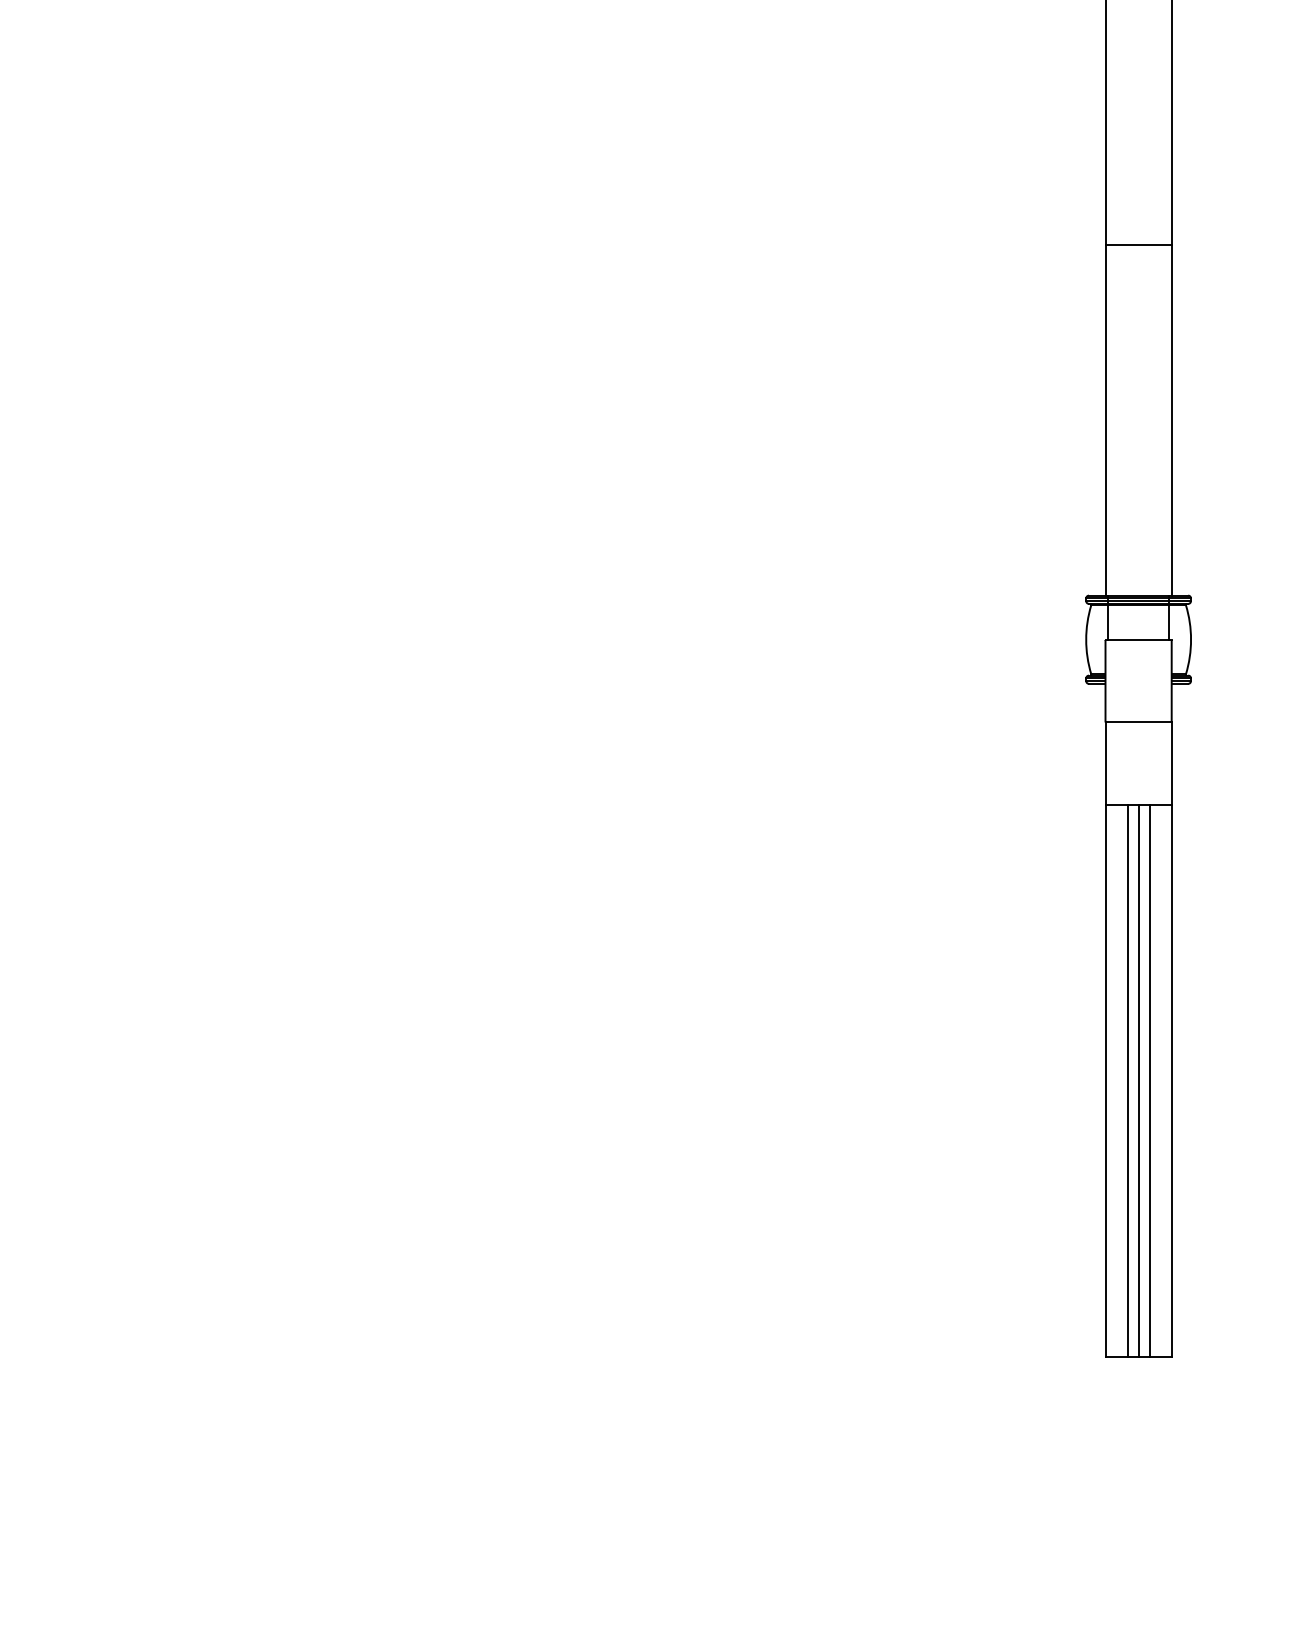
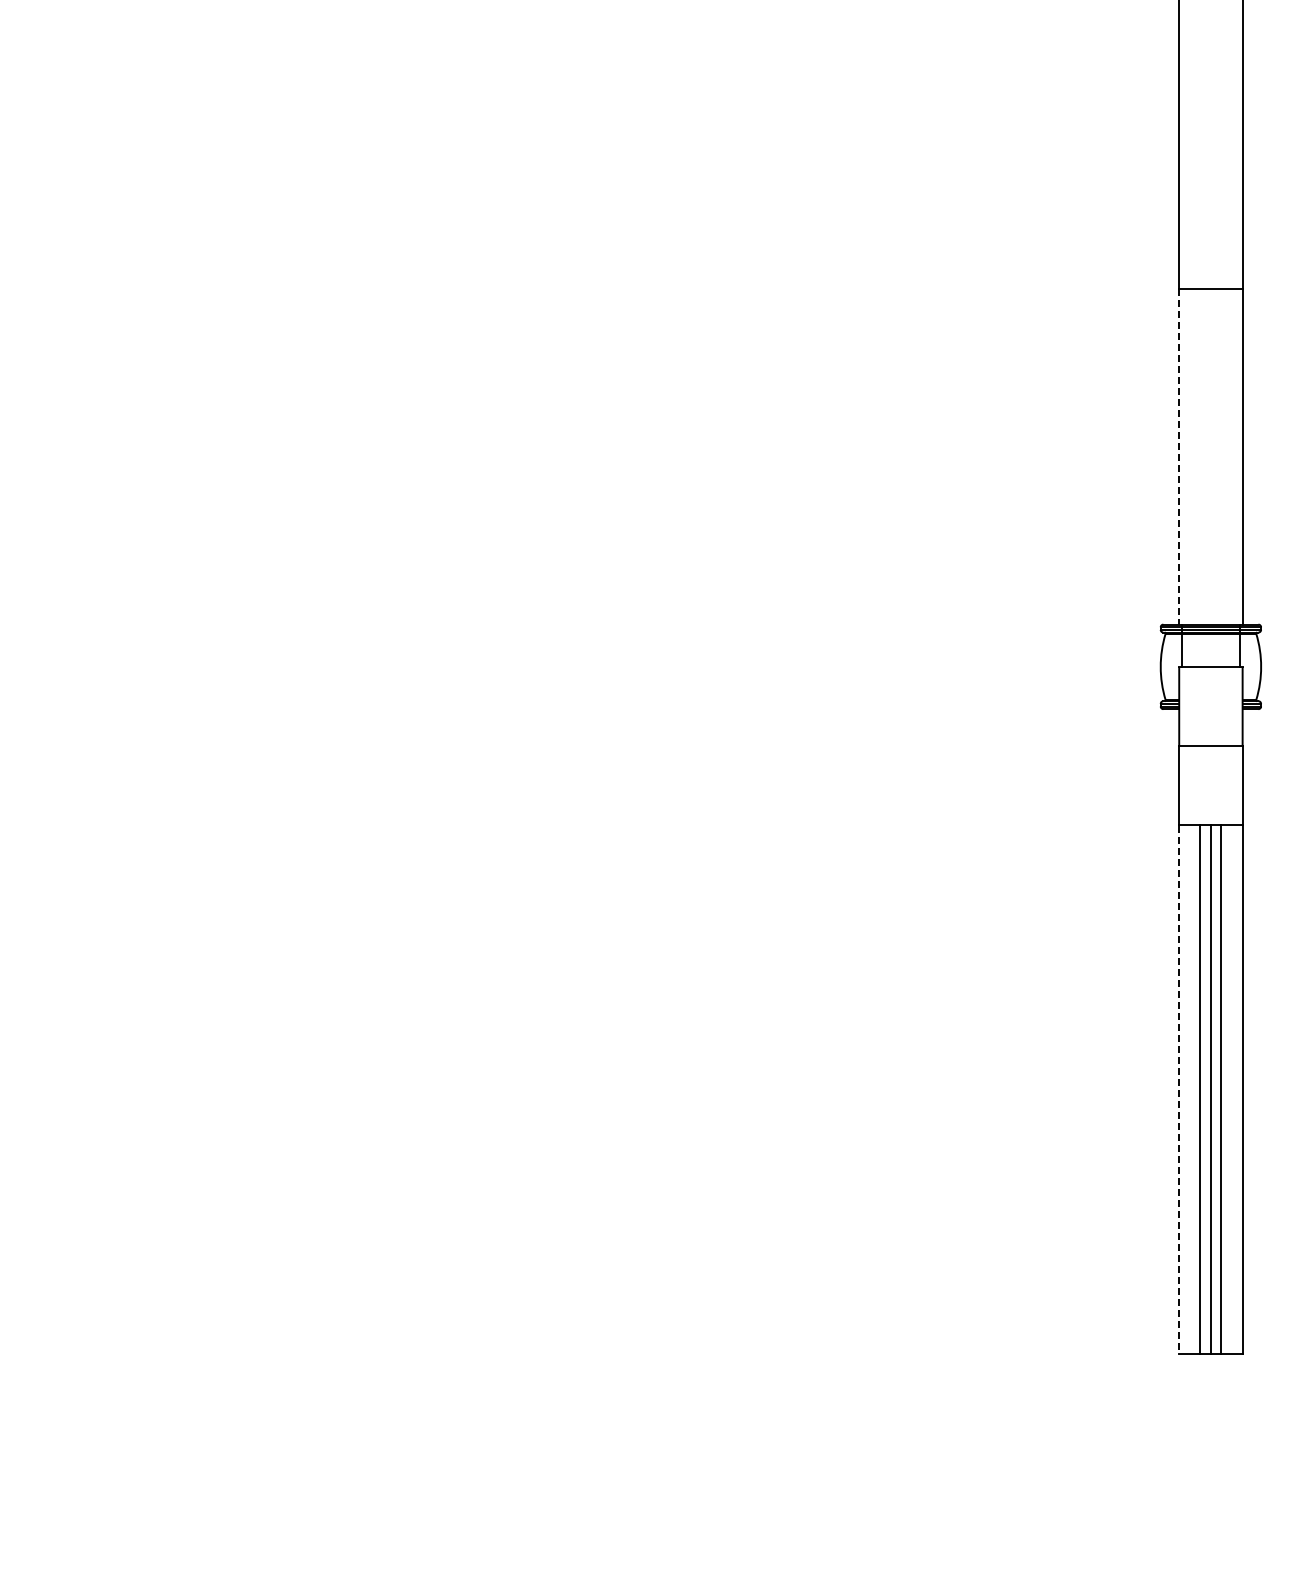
line: (1105, 420) -> (1179, 456), solid -> dashed
line: (1105, 1081) -> (1179, 1090), solid -> dashed

